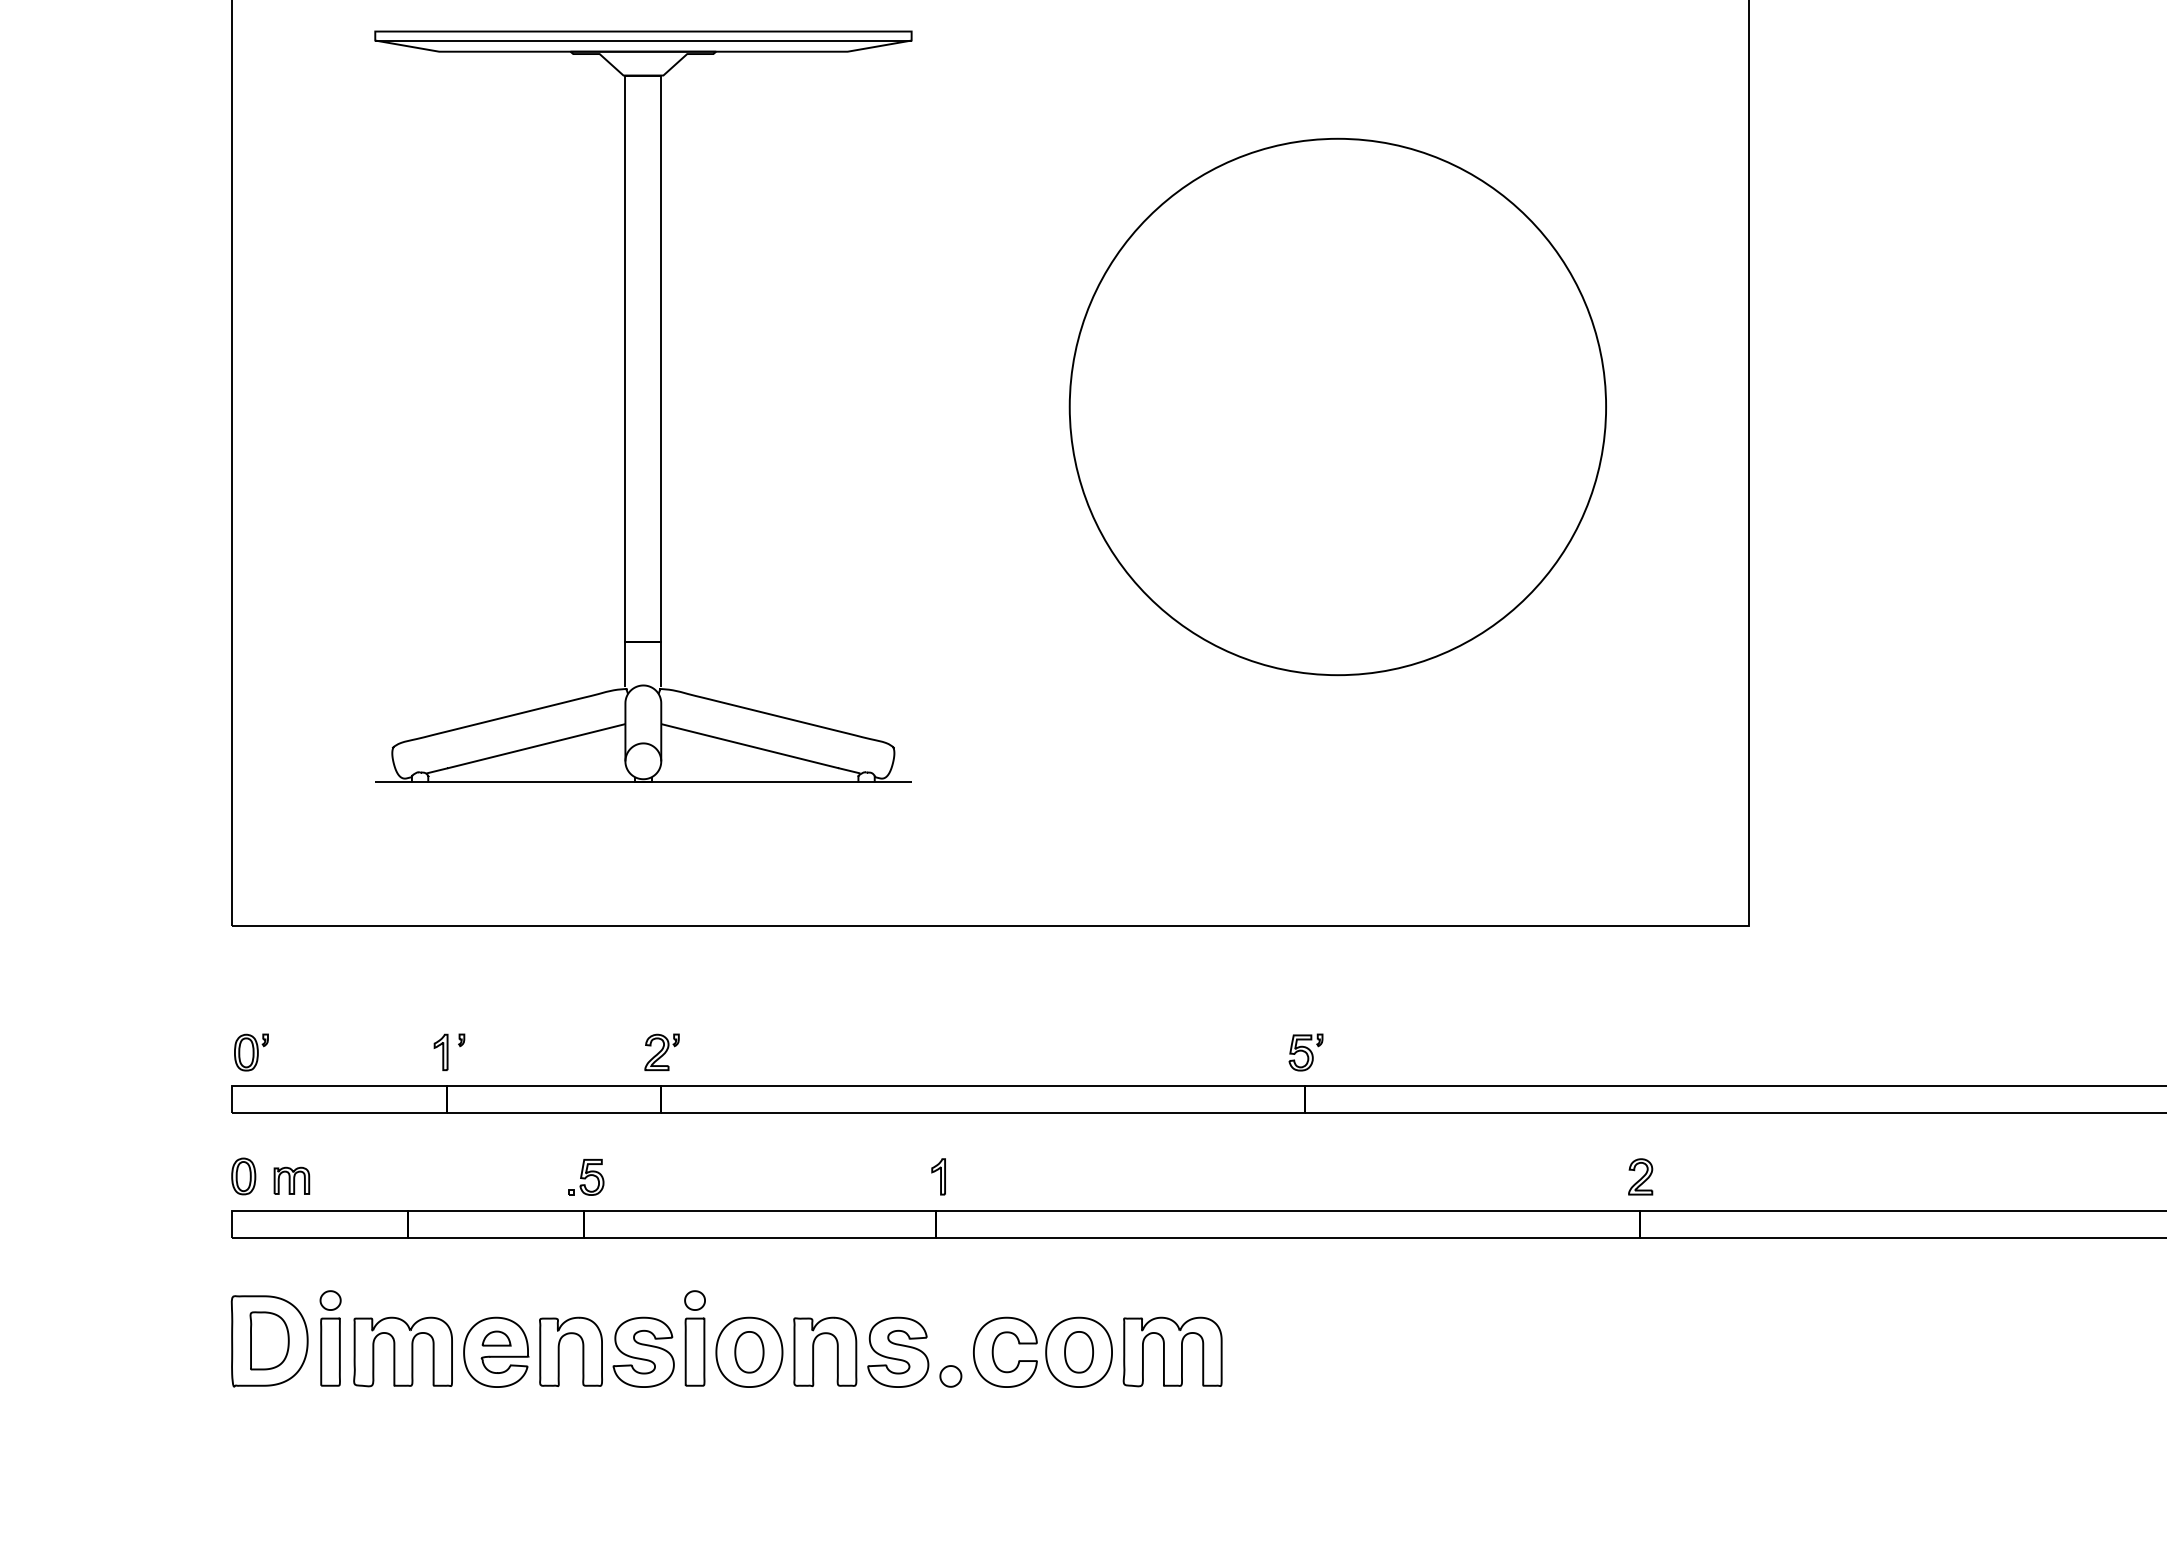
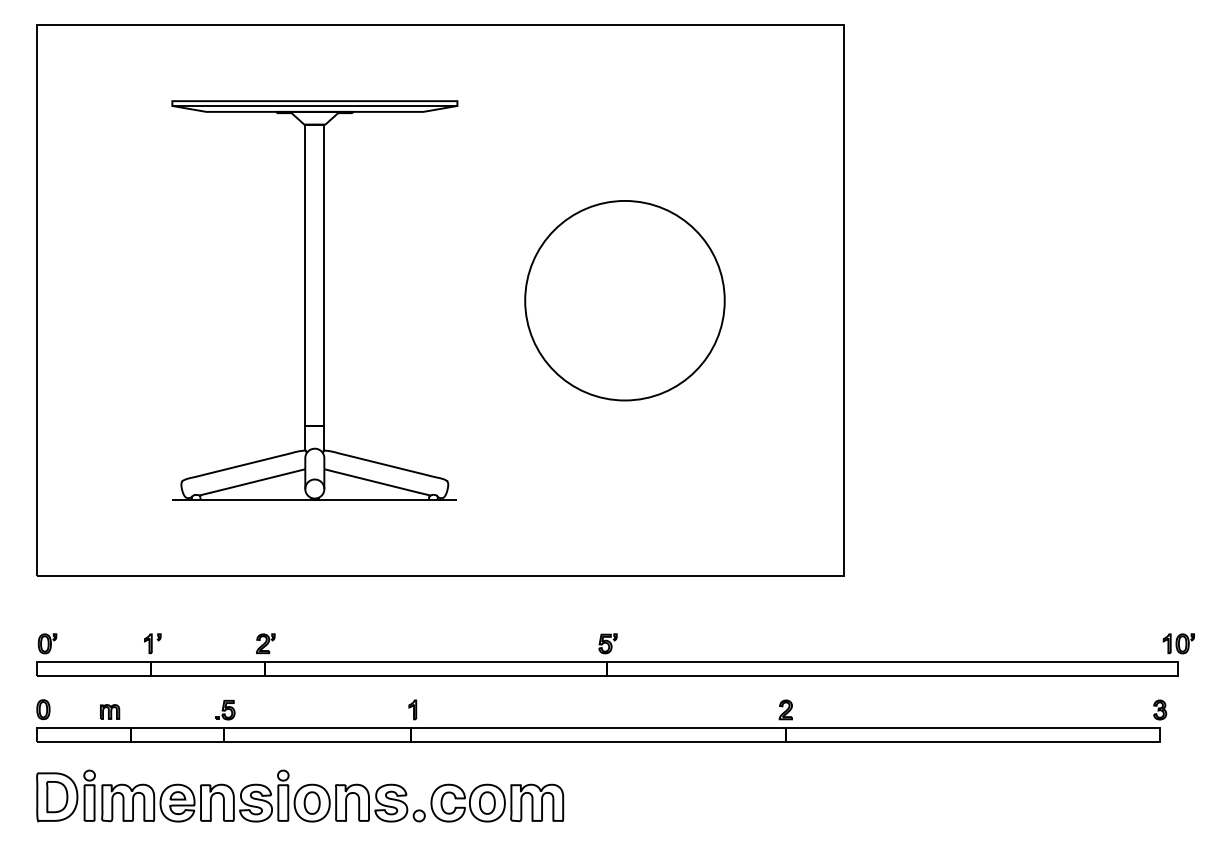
part: (642, 406) -> (314, 300), moved
circle: (1337, 406) -> (624, 300), size x0.7
part: (292, 1179) -> (110, 711), moved

